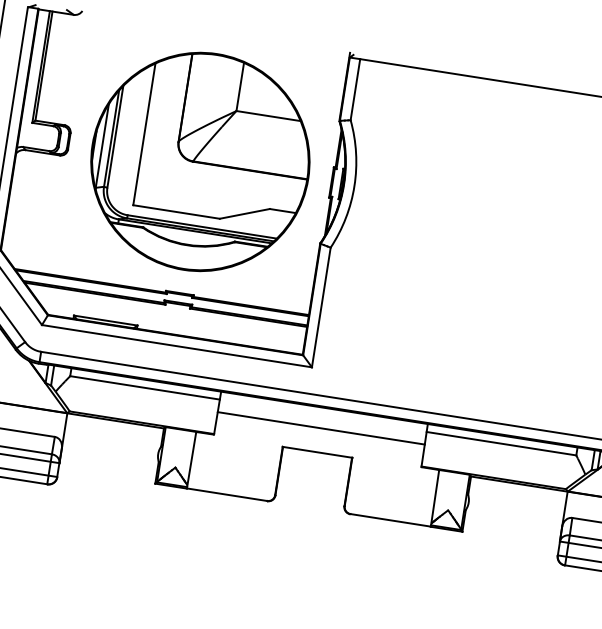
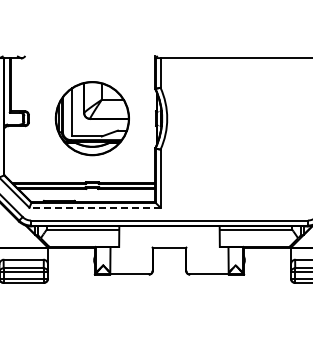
part: (200, 161) -> (92, 118), size x0.7
line: (178, 345) -> (95, 207), solid -> dashed
line: (321, 427) -> (169, 235), removed

